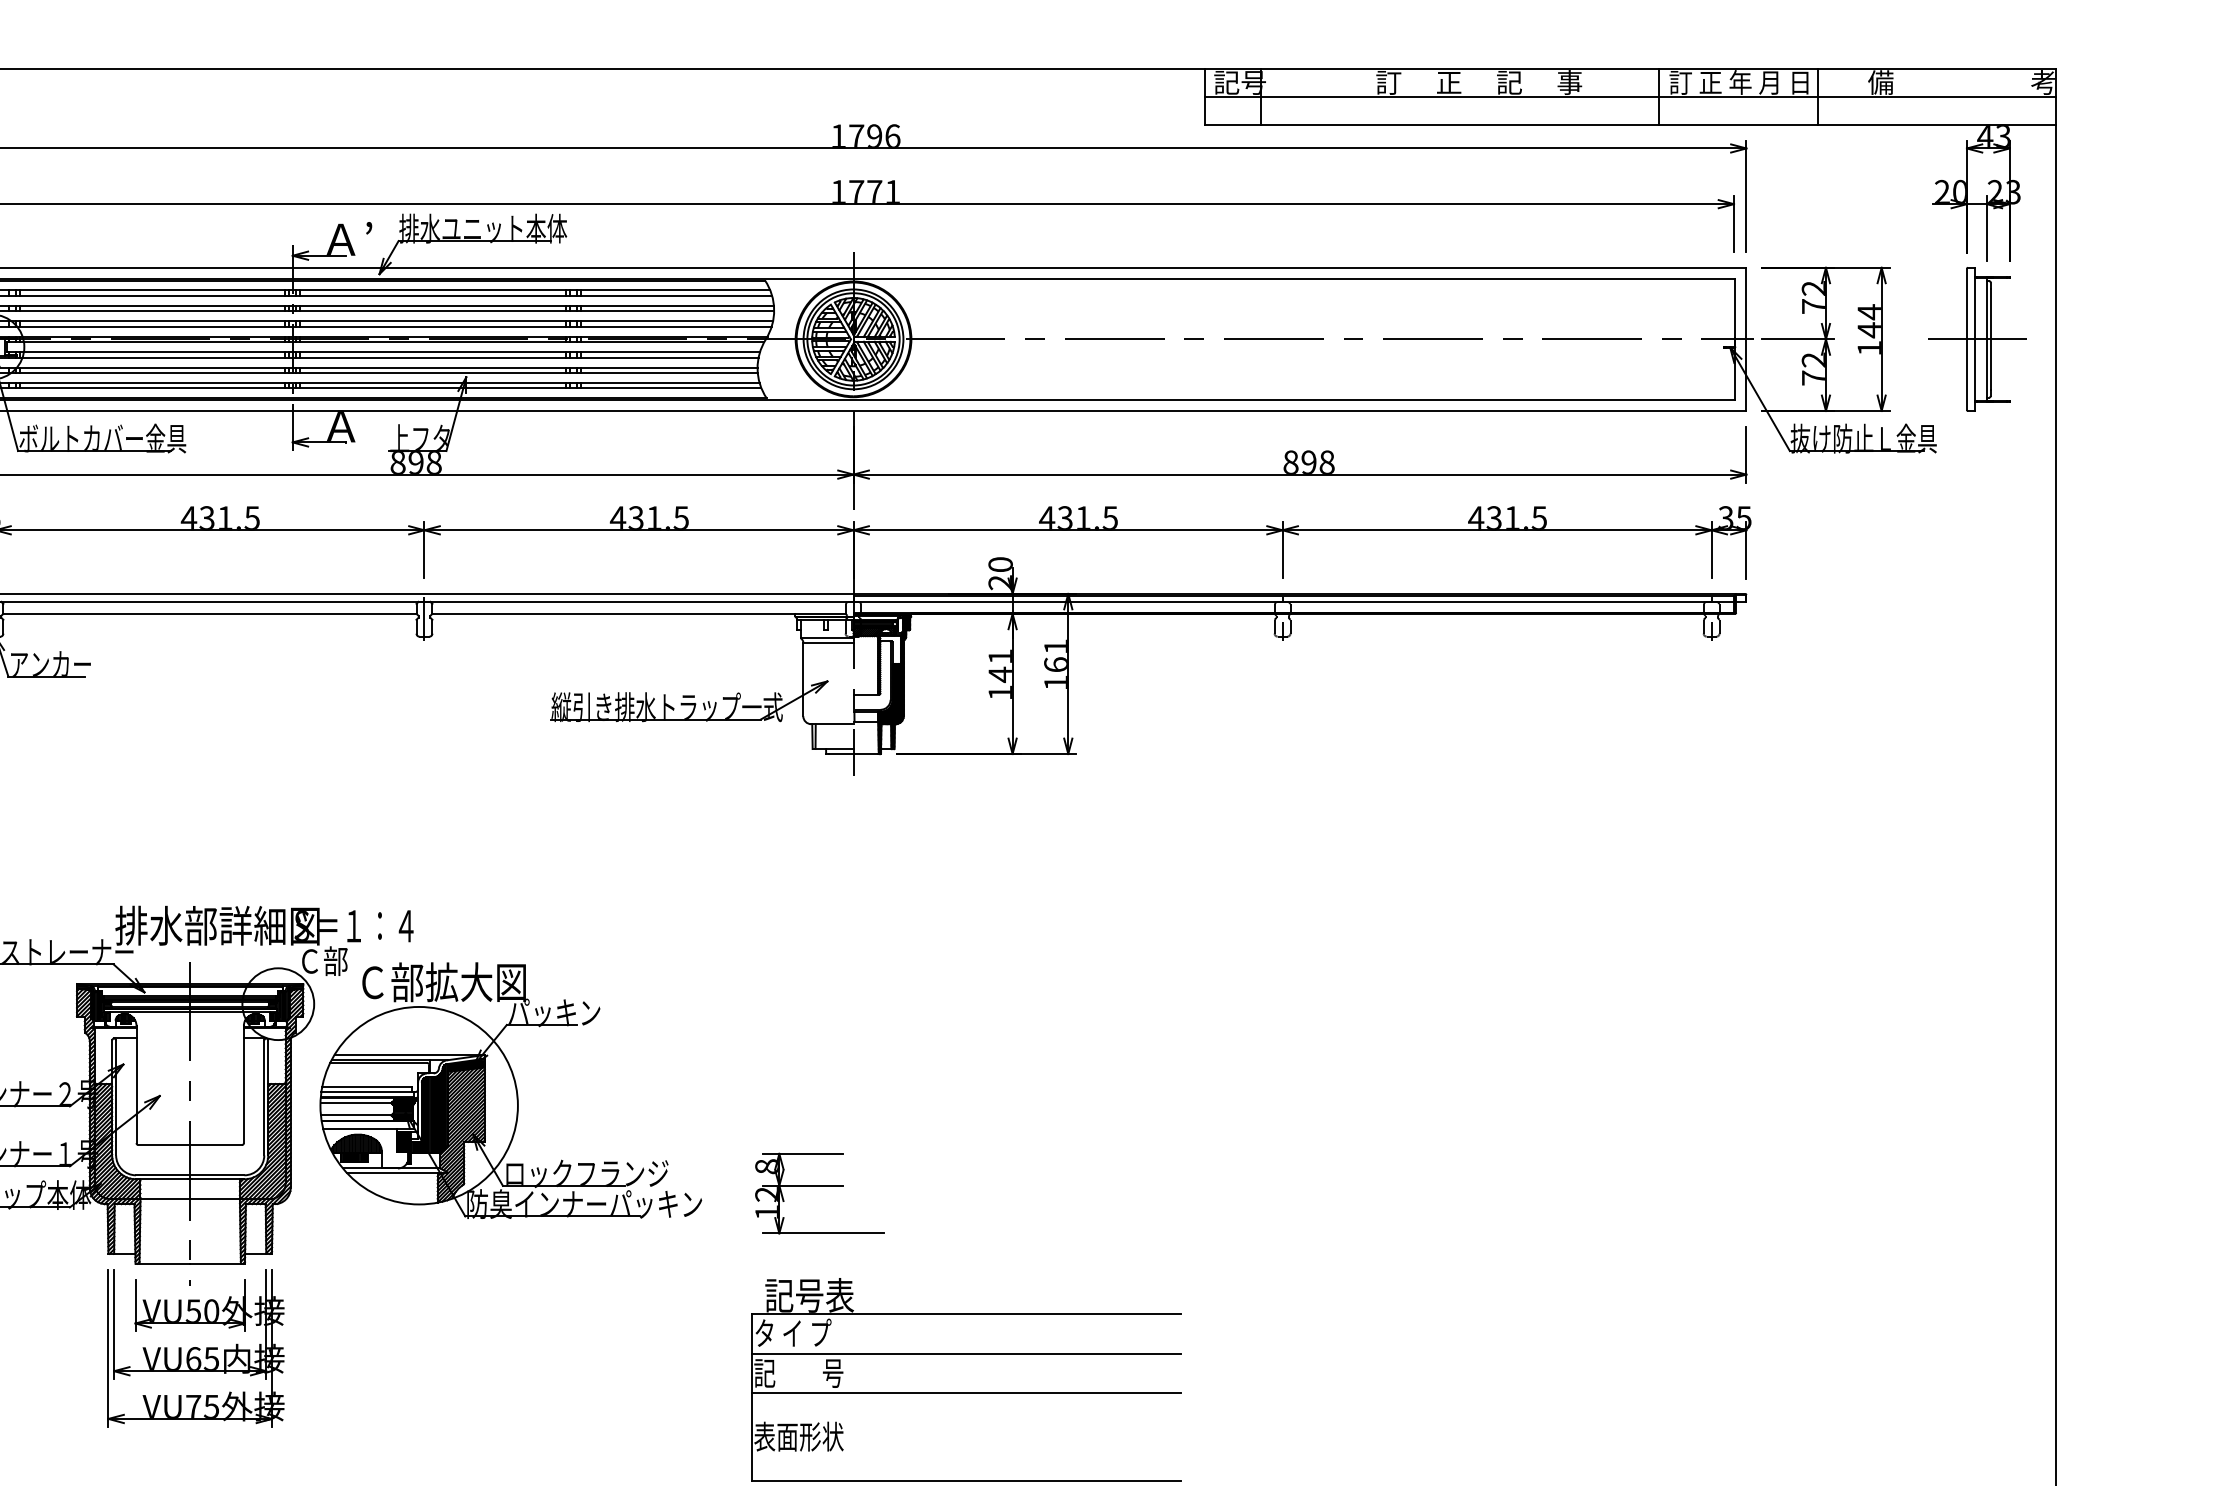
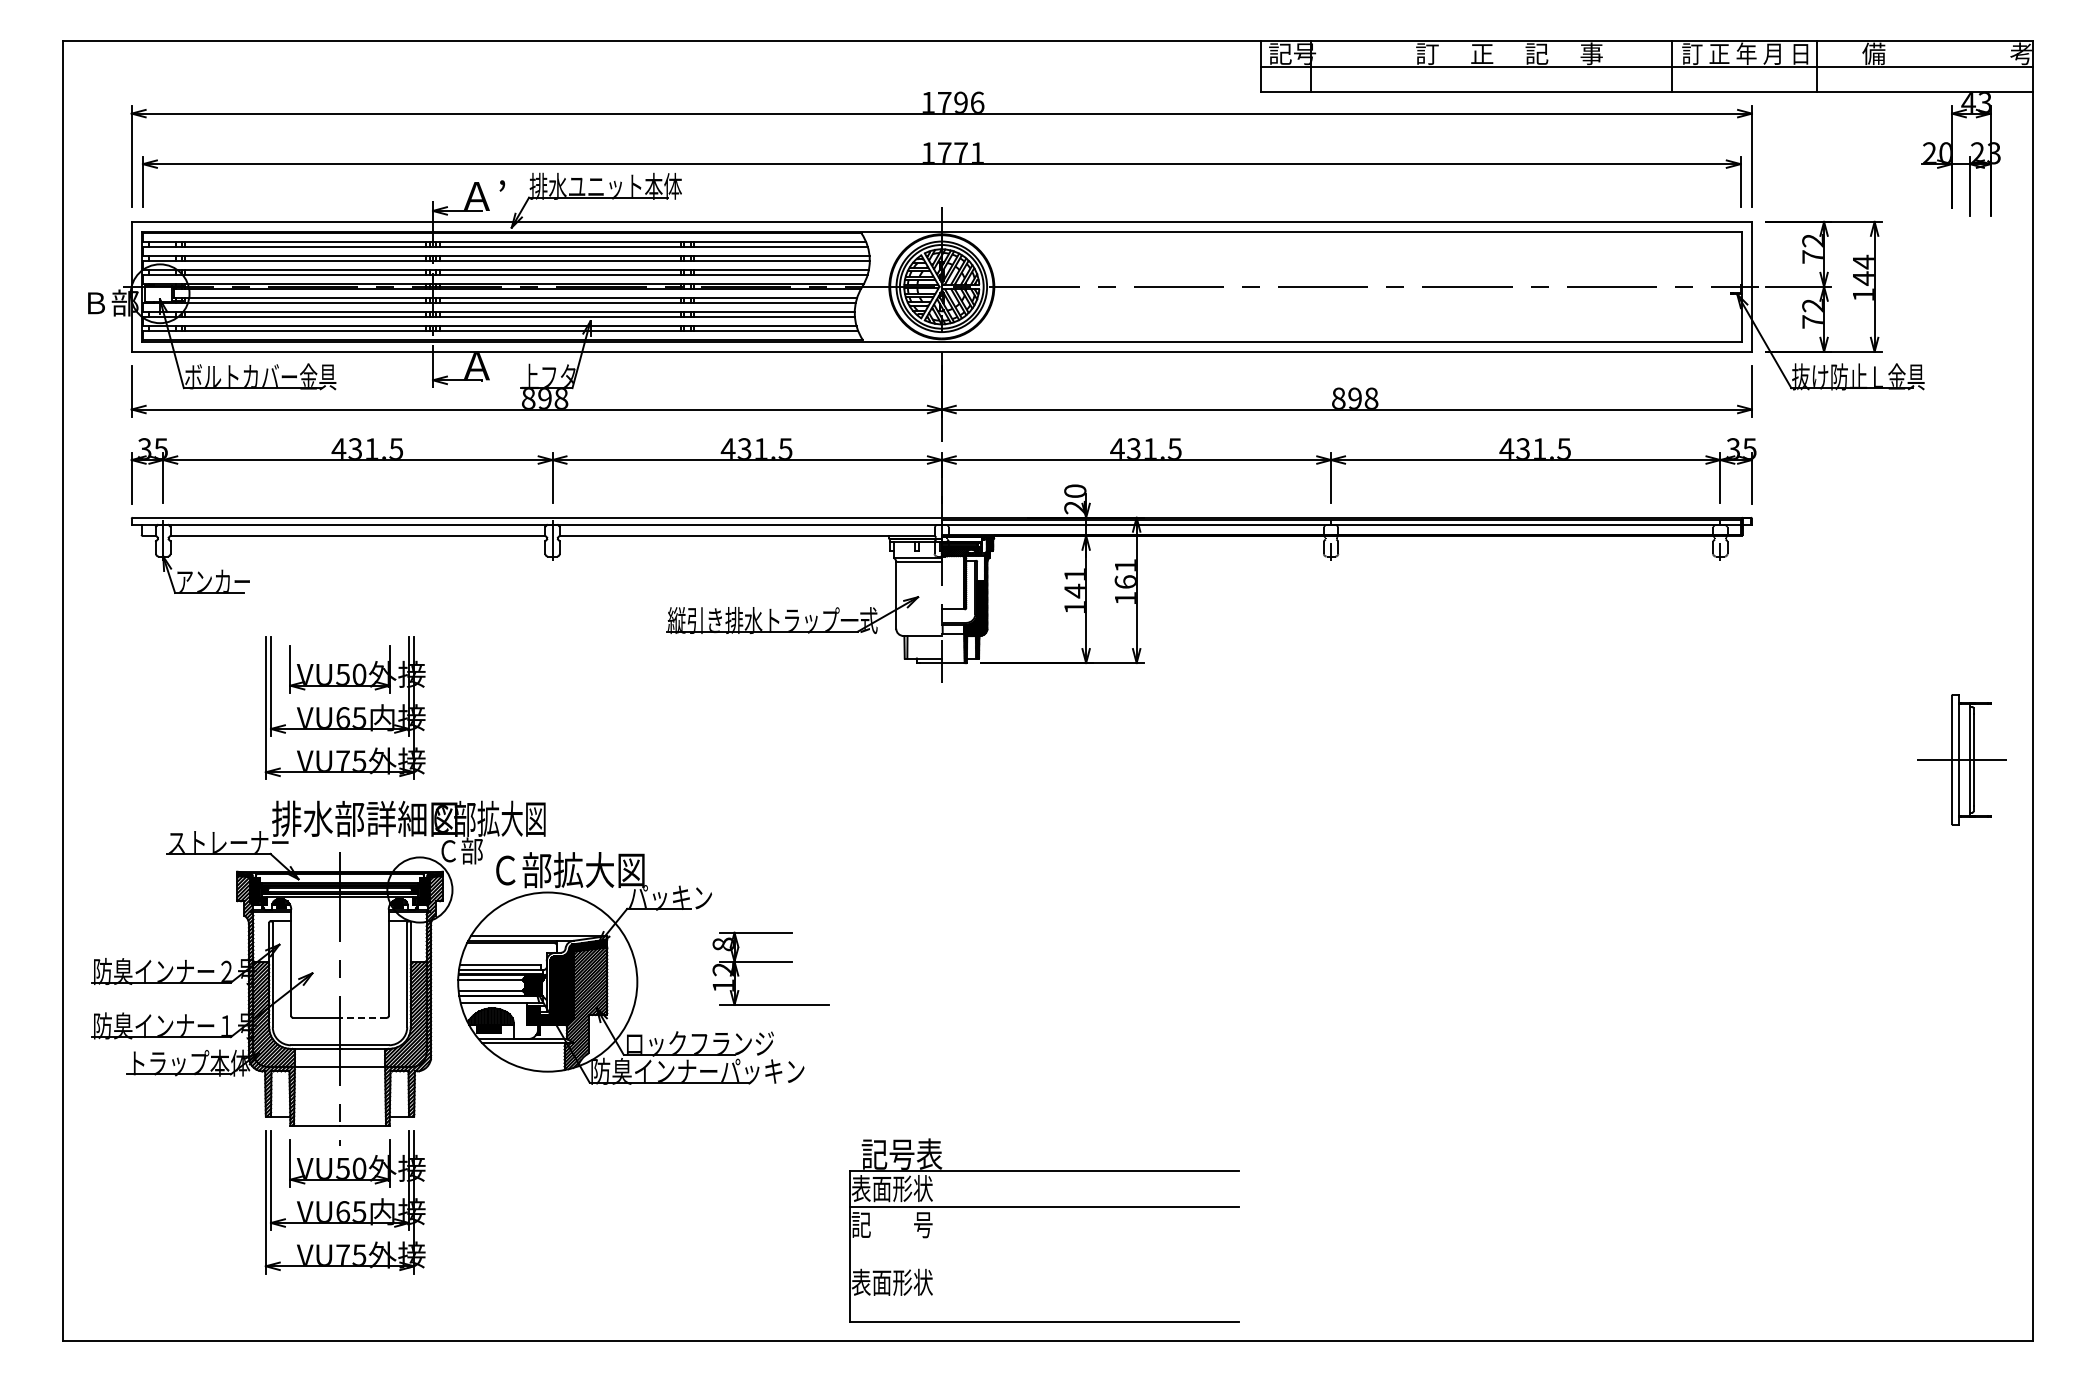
part: (1977, 339) -> (1961, 759), moved
part: (195, 804) -> (344, 708), added
text: (354, 925) -> (489, 818), Ｓ＝１：４ -> Ｃ部拡大図
line: (214, 1144) -> (362, 1017), solid -> dashed
part: (819, 1193) -> (770, 968), moved
text: (798, 1333) -> (891, 1188), タ イ プ -> 表面形状
line: (966, 1393) -> (1044, 1243), removed

